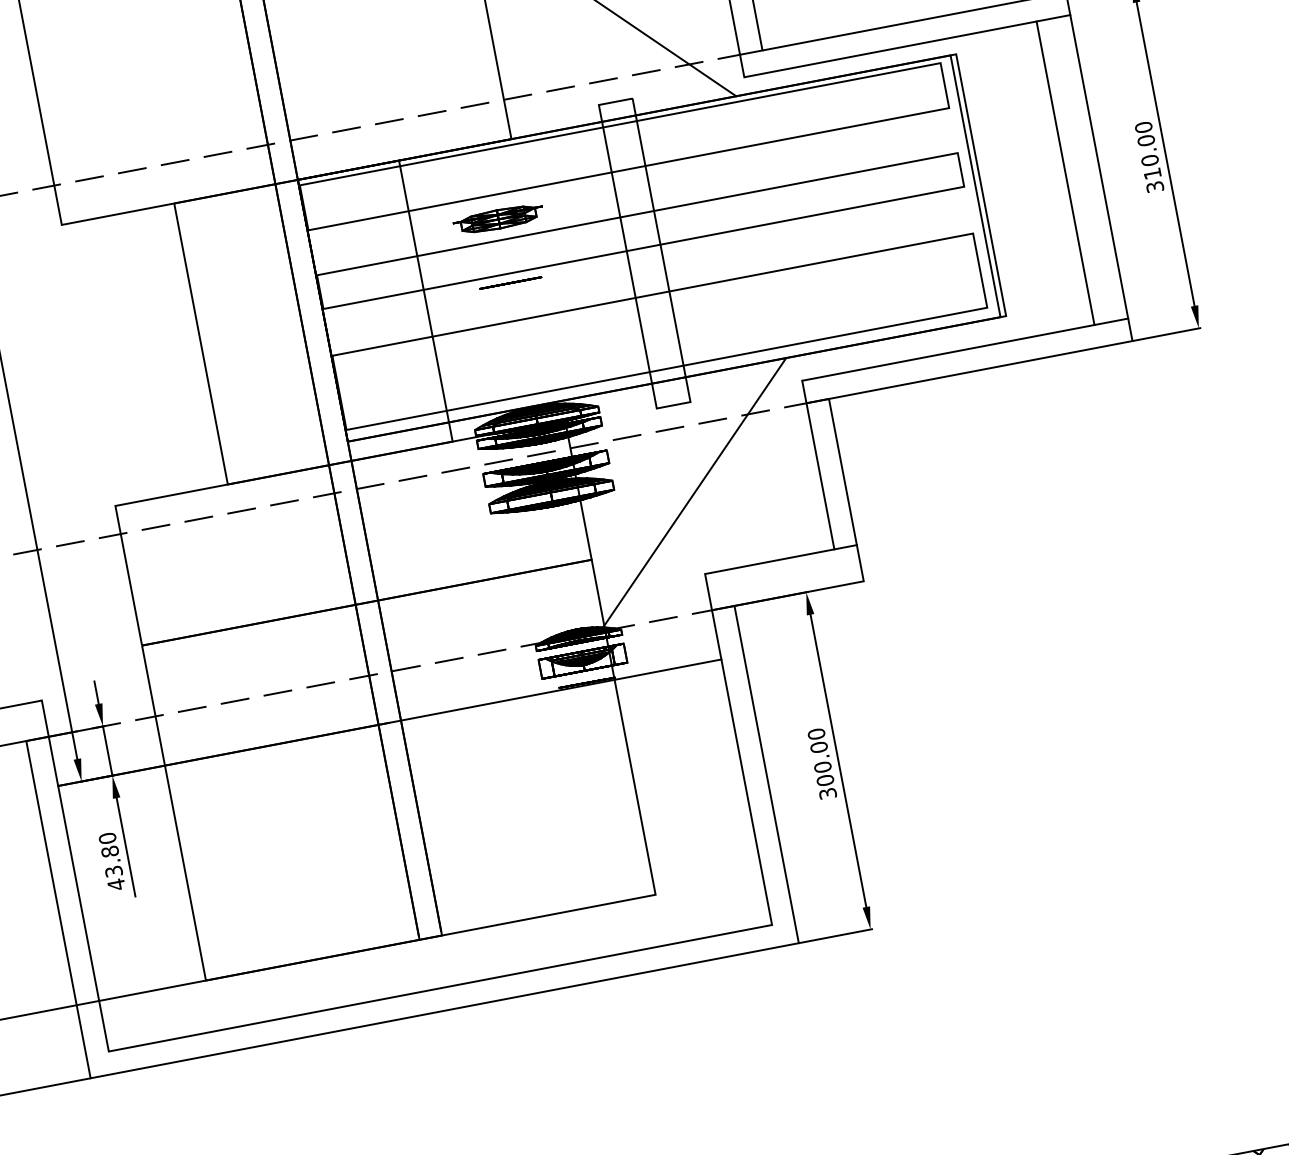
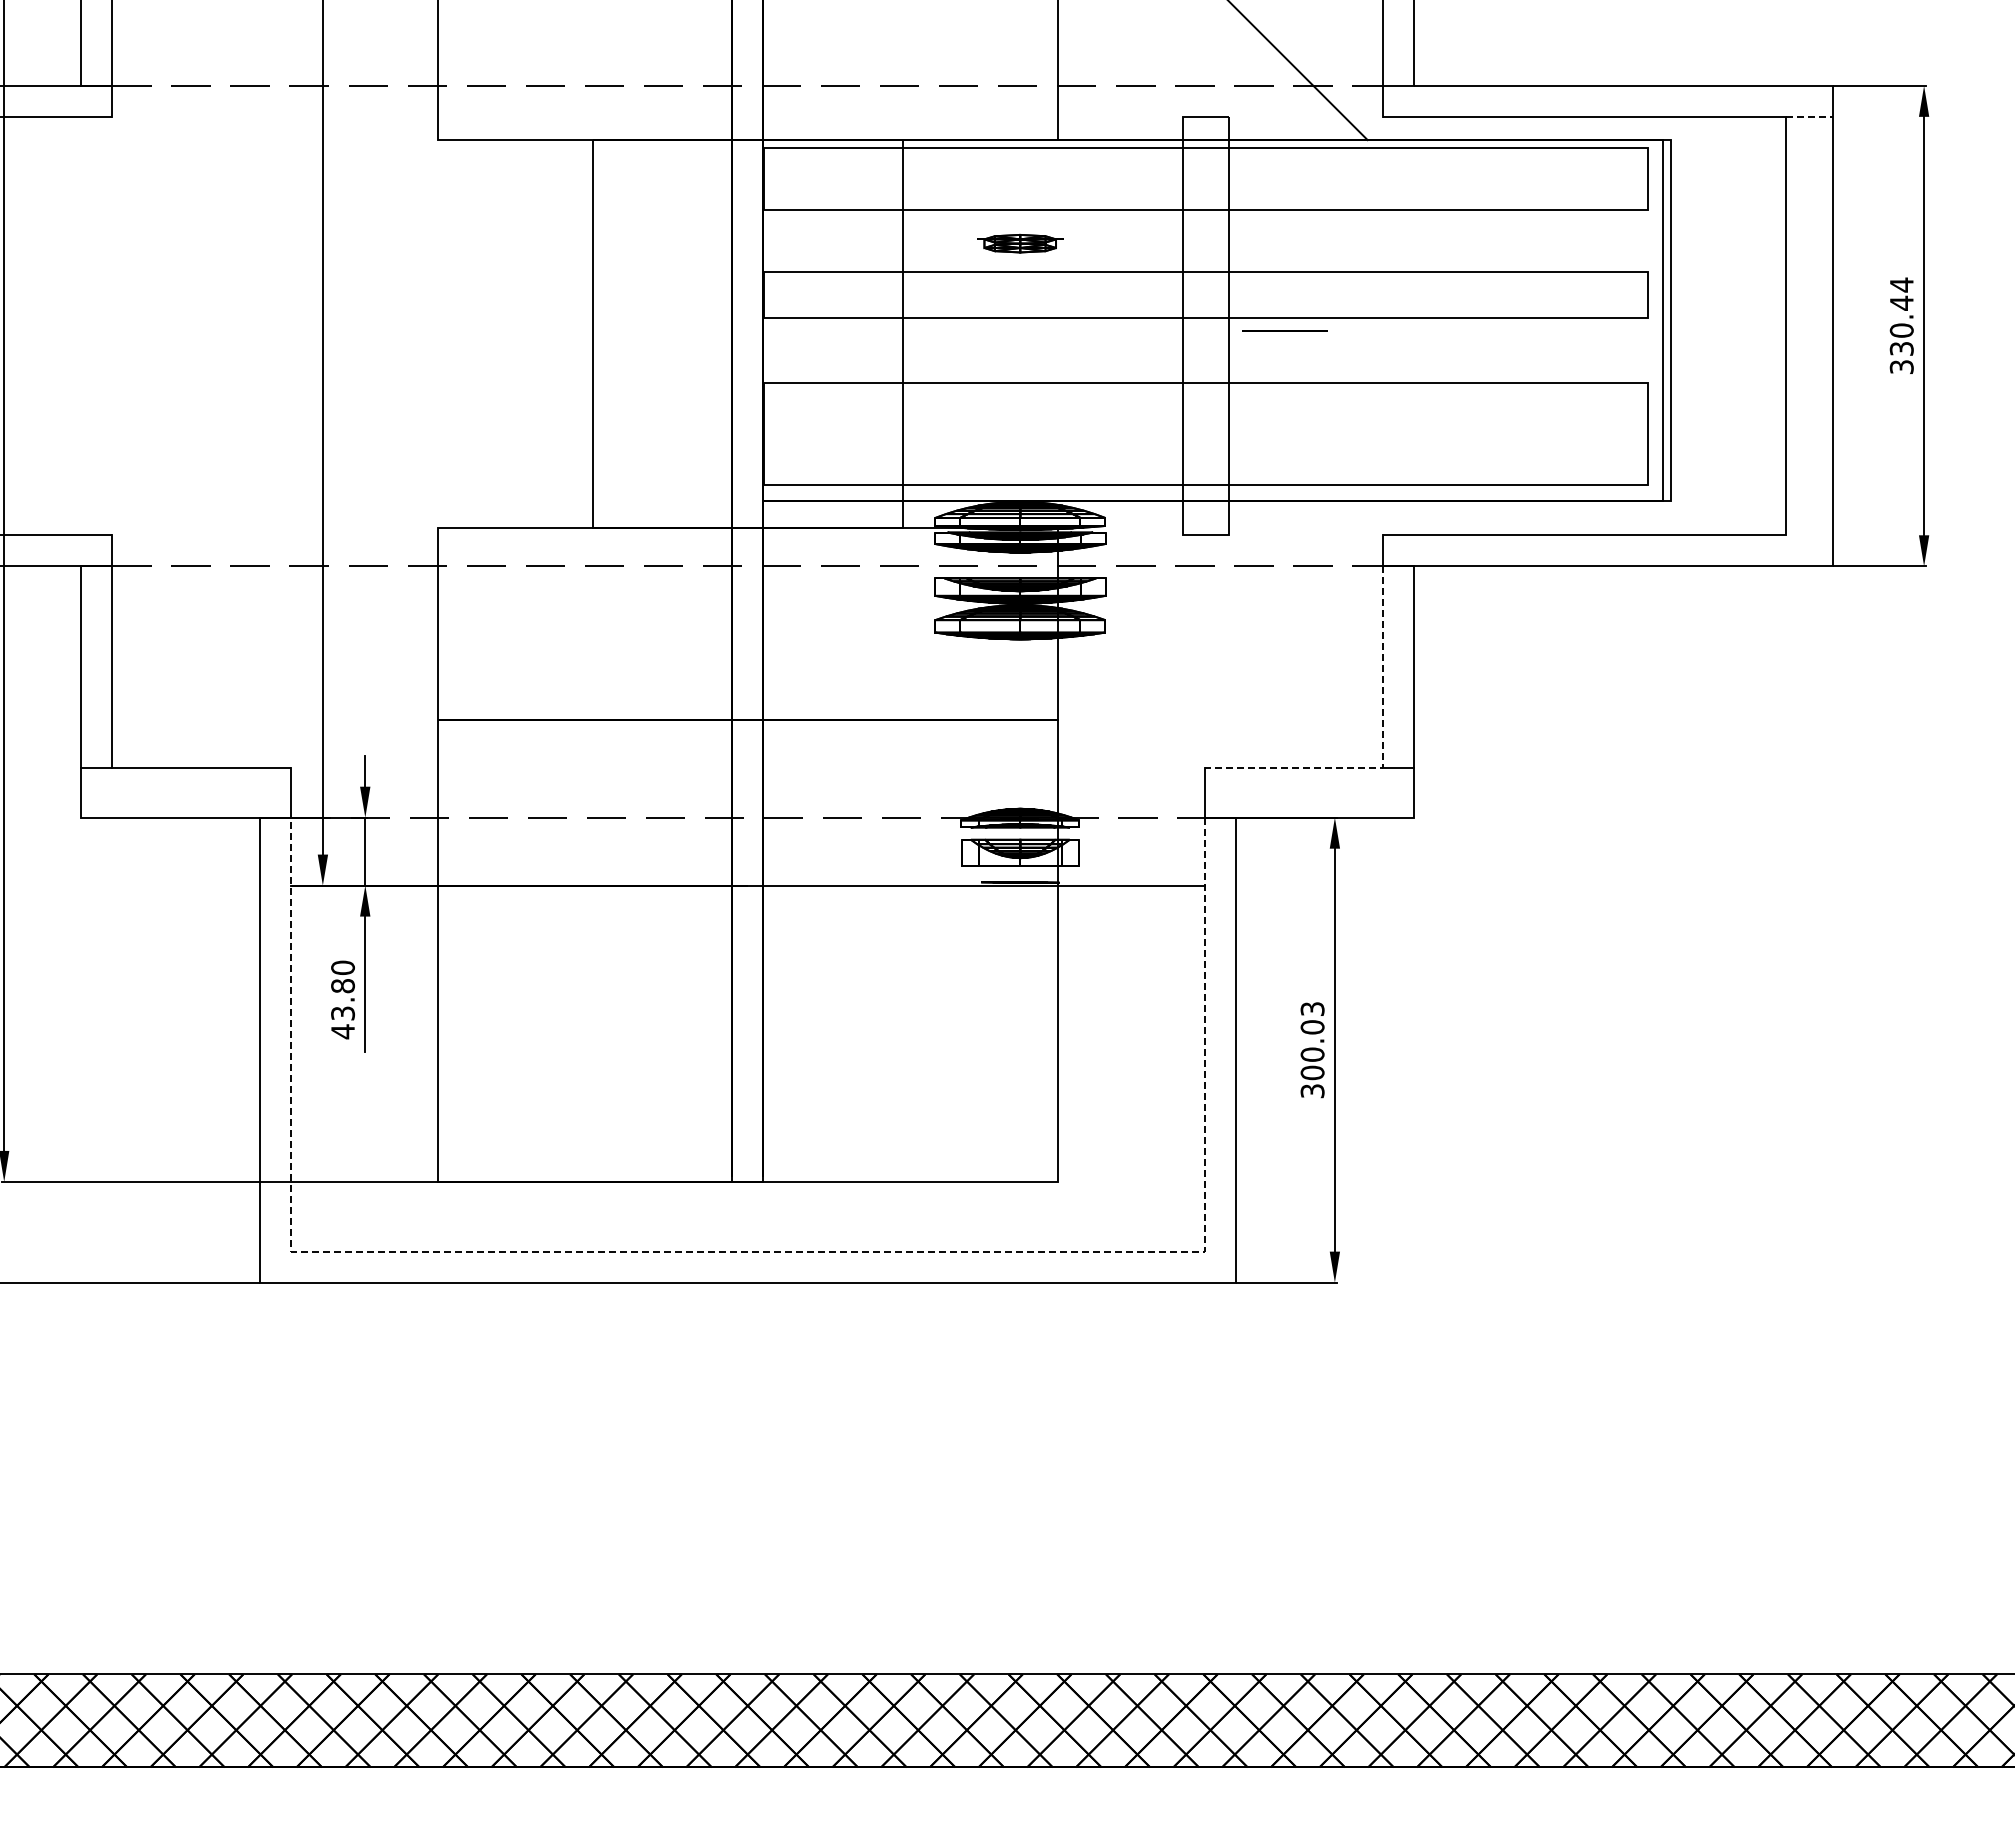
line: (1053, 18) -> (1809, 116), solid -> dashed
text: (1147, 150) -> (1901, 316), 310.00 -> 330.44
part: (498, 219) -> (1019, 243), size x0.7
line: (510, 282) -> (1284, 330), moved
line: (1111, 321) -> (1809, 535), removed
line: (695, 492) -> (1212, 656), removed
line: (833, 541) -> (1383, 756), solid -> dashed
text: (816, 733) -> (1312, 1008), 300.00 -> 300.03
line: (440, 988) -> (747, 1251), solid -> dashed

